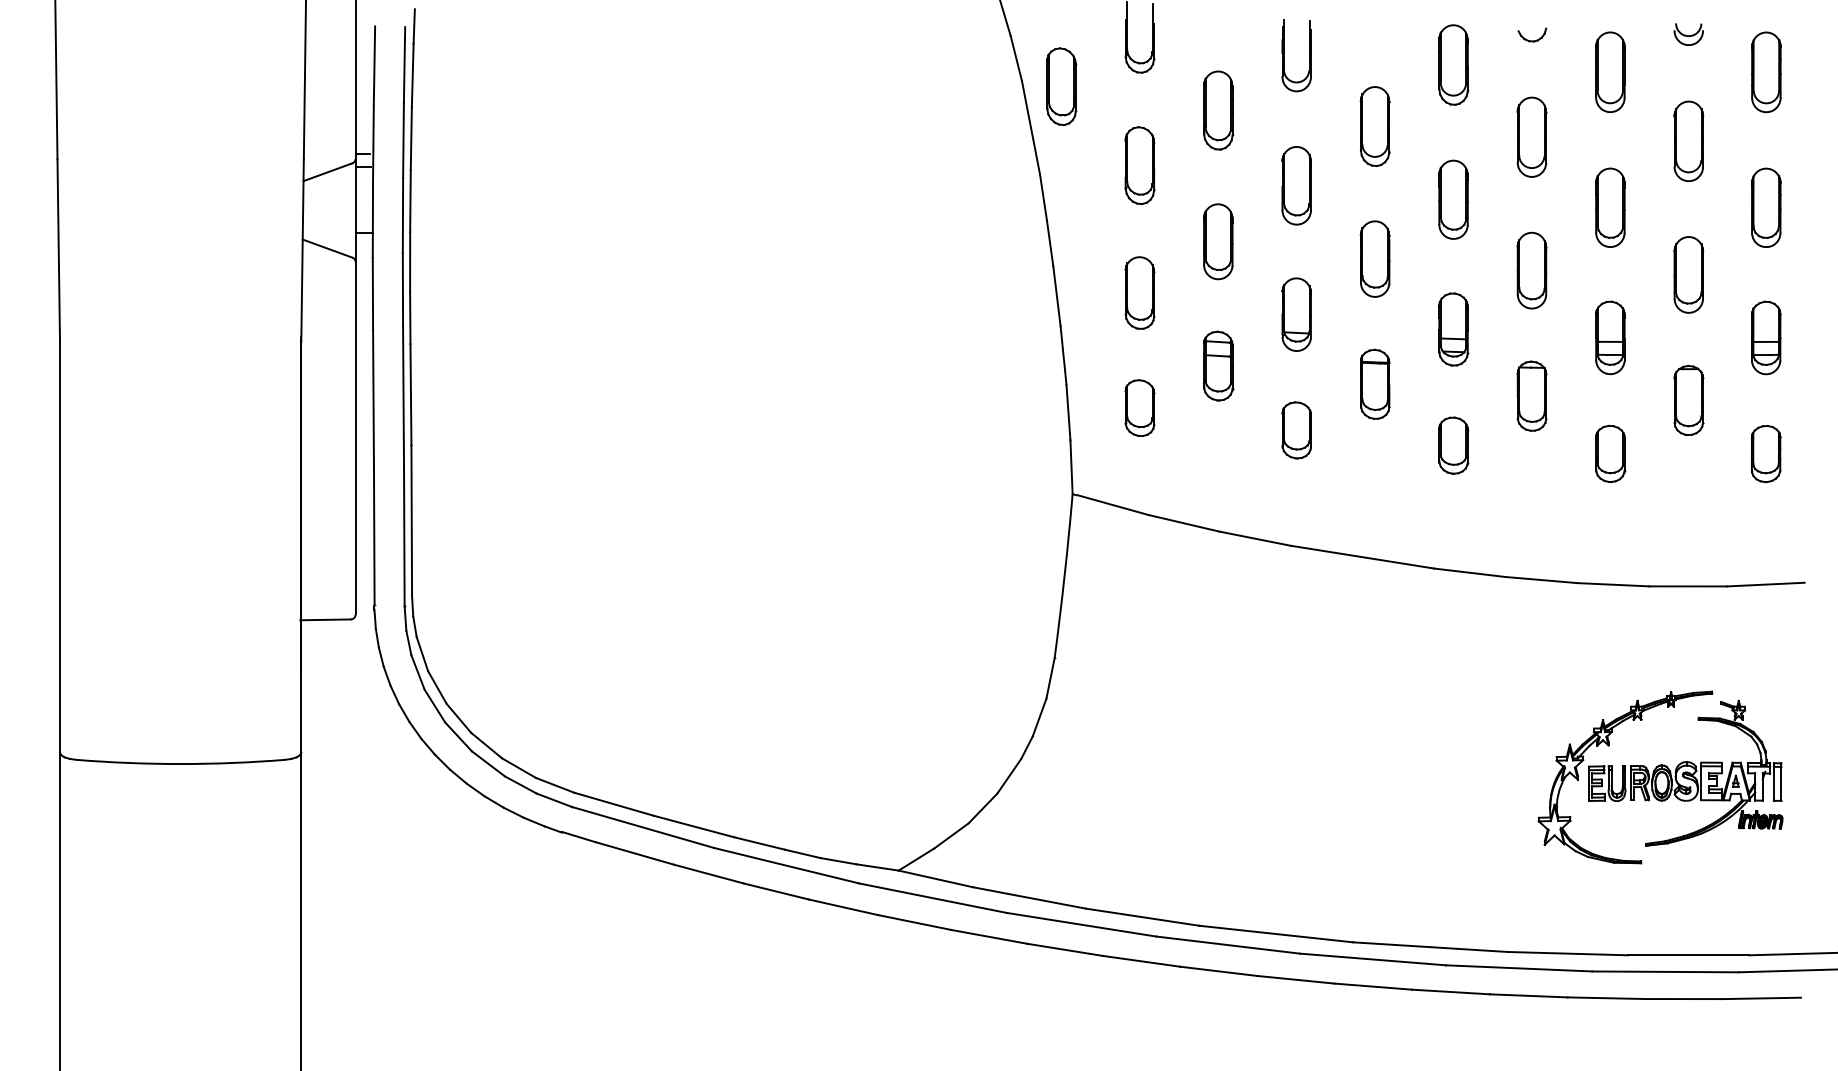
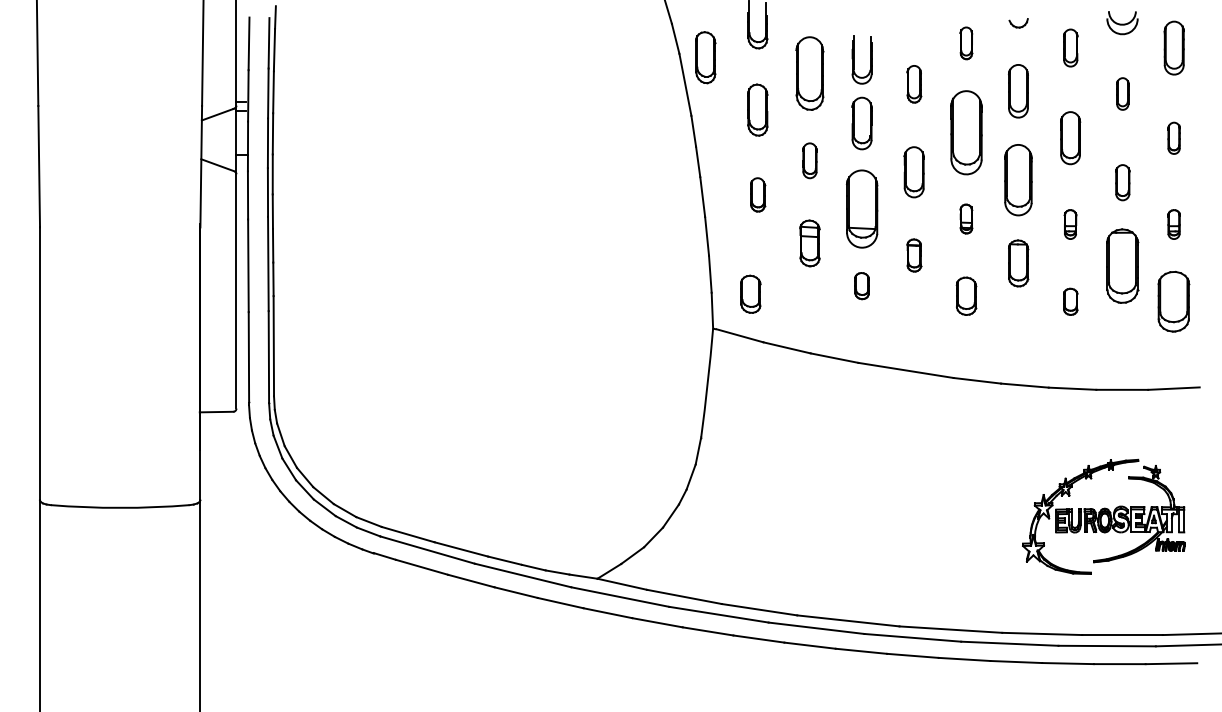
part: (1688, 33) -> (1122, 22), size x1.6
part: (1285, 54) -> (854, 59), moved
part: (1453, 65) -> (966, 43), size x0.6
part: (1610, 71) -> (1070, 47), size x0.7
part: (1217, 110) -> (809, 73), size x1.4
part: (1375, 127) -> (914, 84), size x0.7
part: (1688, 140) -> (1122, 93), size x0.6
part: (1452, 199) -> (965, 132), size x1.6
part: (1765, 208) -> (1173, 138), size x0.6
part: (1217, 241) -> (809, 160), size x0.7
part: (1532, 269) -> (1018, 179), size x1.4
part: (1688, 274) -> (1122, 182), size x0.7
part: (1139, 292) -> (757, 194), size x0.7
part: (1295, 315) -> (861, 209), size x1.6
part: (1453, 328) -> (966, 218), size x0.6
part: (1610, 337) -> (1070, 224), size x0.6
part: (1765, 337) -> (1173, 224), size x0.6
part: (1375, 384) -> (914, 255), size x0.7
part: (1688, 400) -> (1122, 266), size x1.6
part: (1139, 406) -> (750, 293), moved
part: (1295, 429) -> (861, 285), size x0.7
part: (1610, 453) -> (1070, 301), size x0.7
part: (1766, 453) -> (1174, 301), size x1.6

